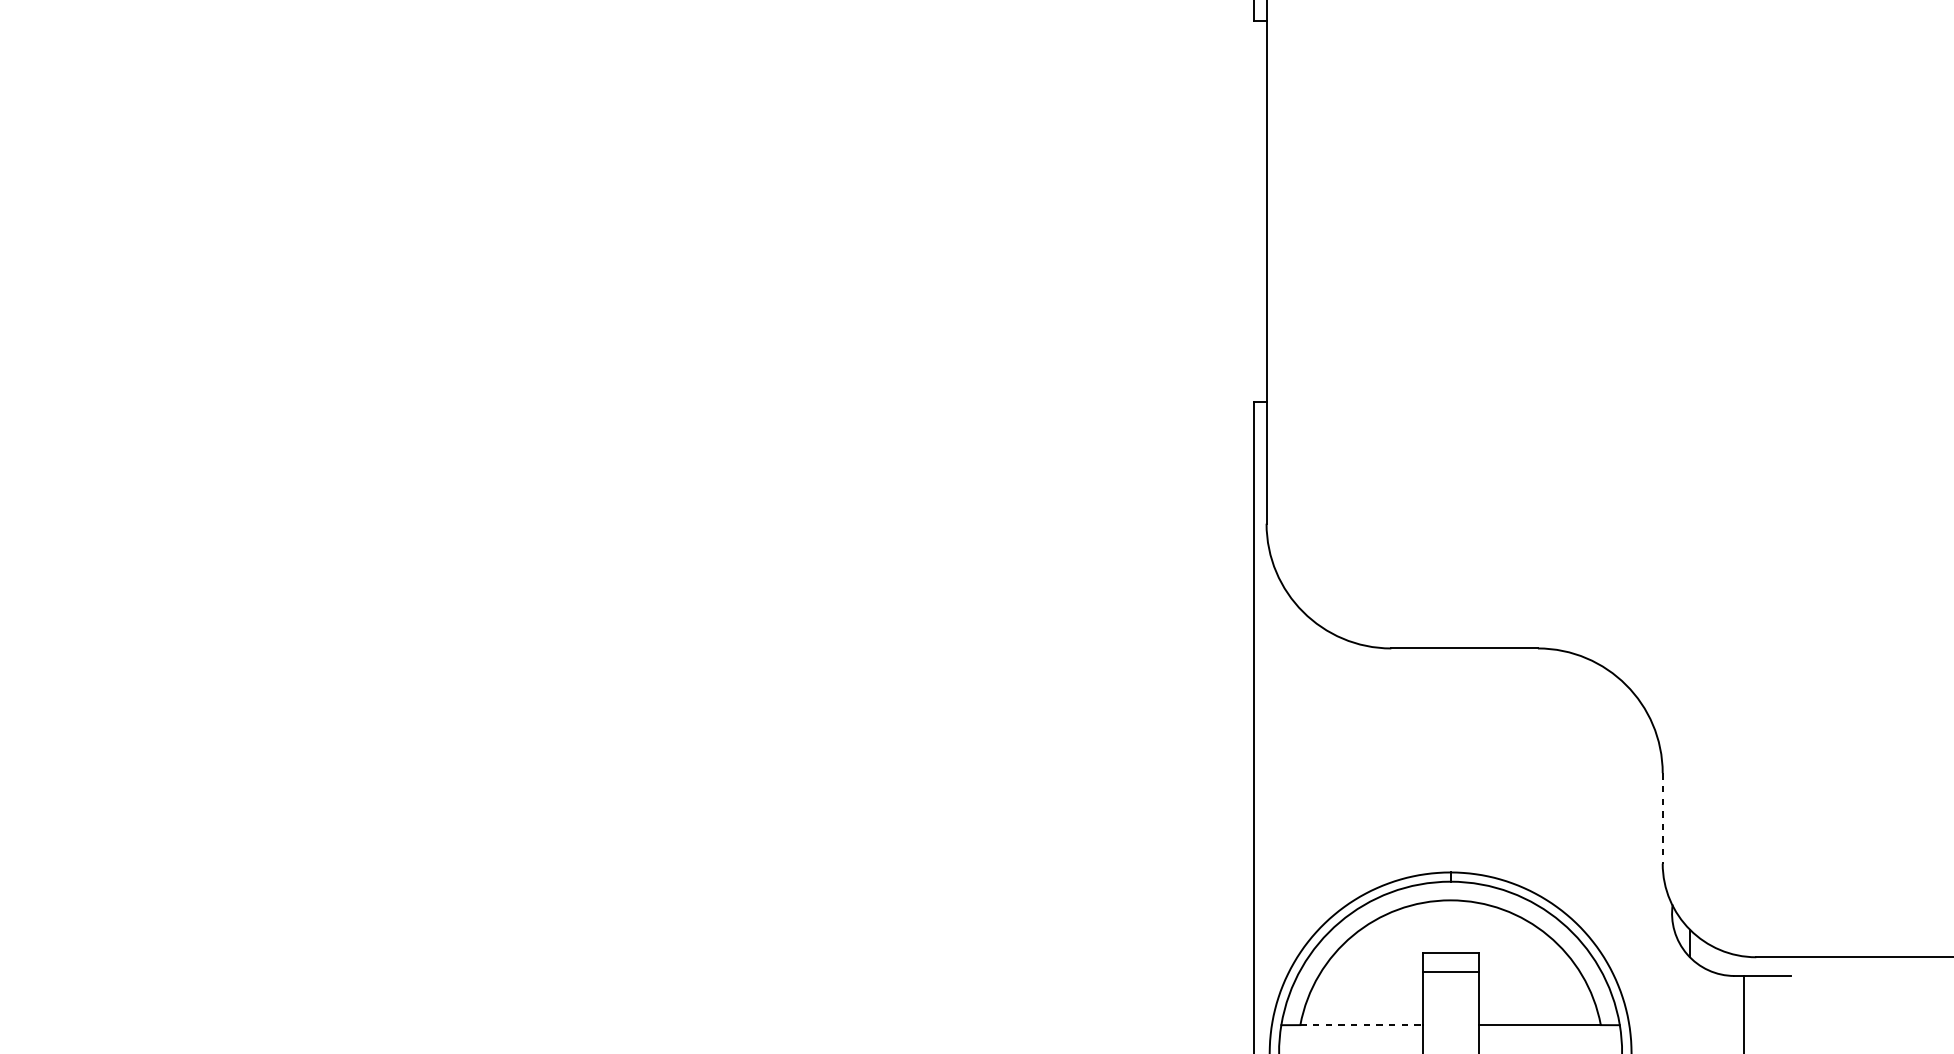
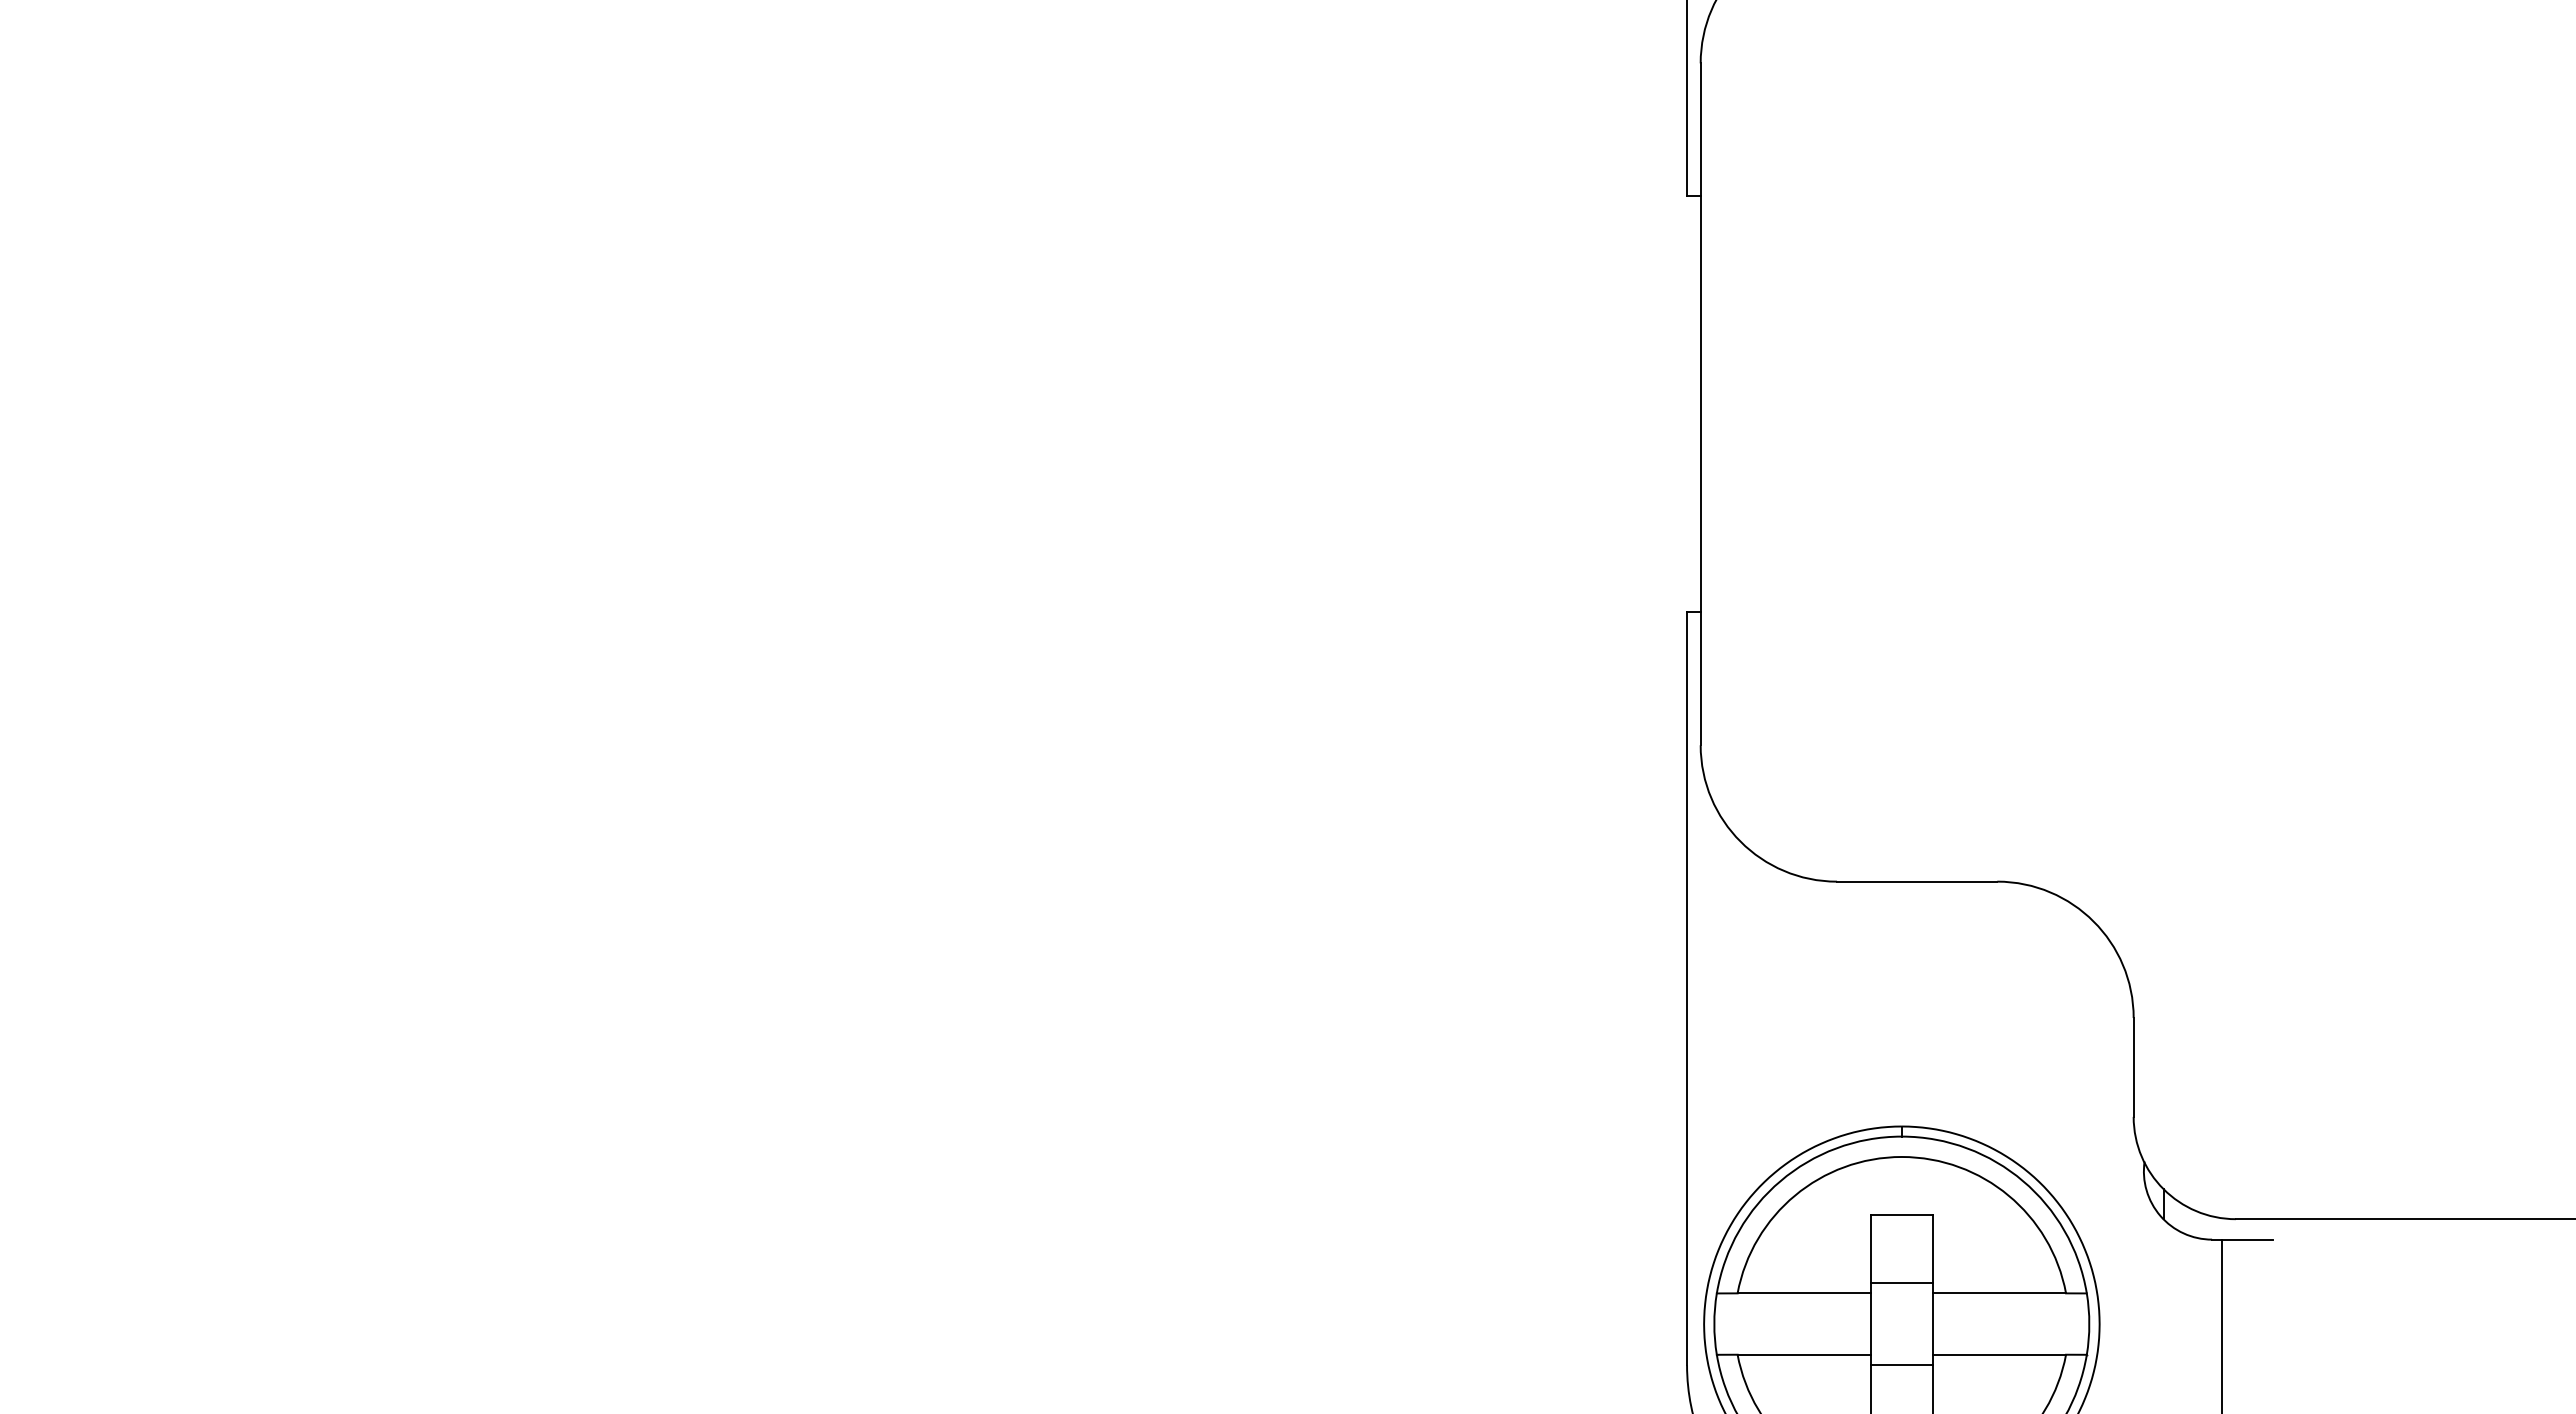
line: (1662, 818) -> (2133, 1067), dashed -> solid
line: (1450, 972) -> (1901, 1283), moved
line: (1361, 1025) -> (1804, 1293), dashed -> solid

